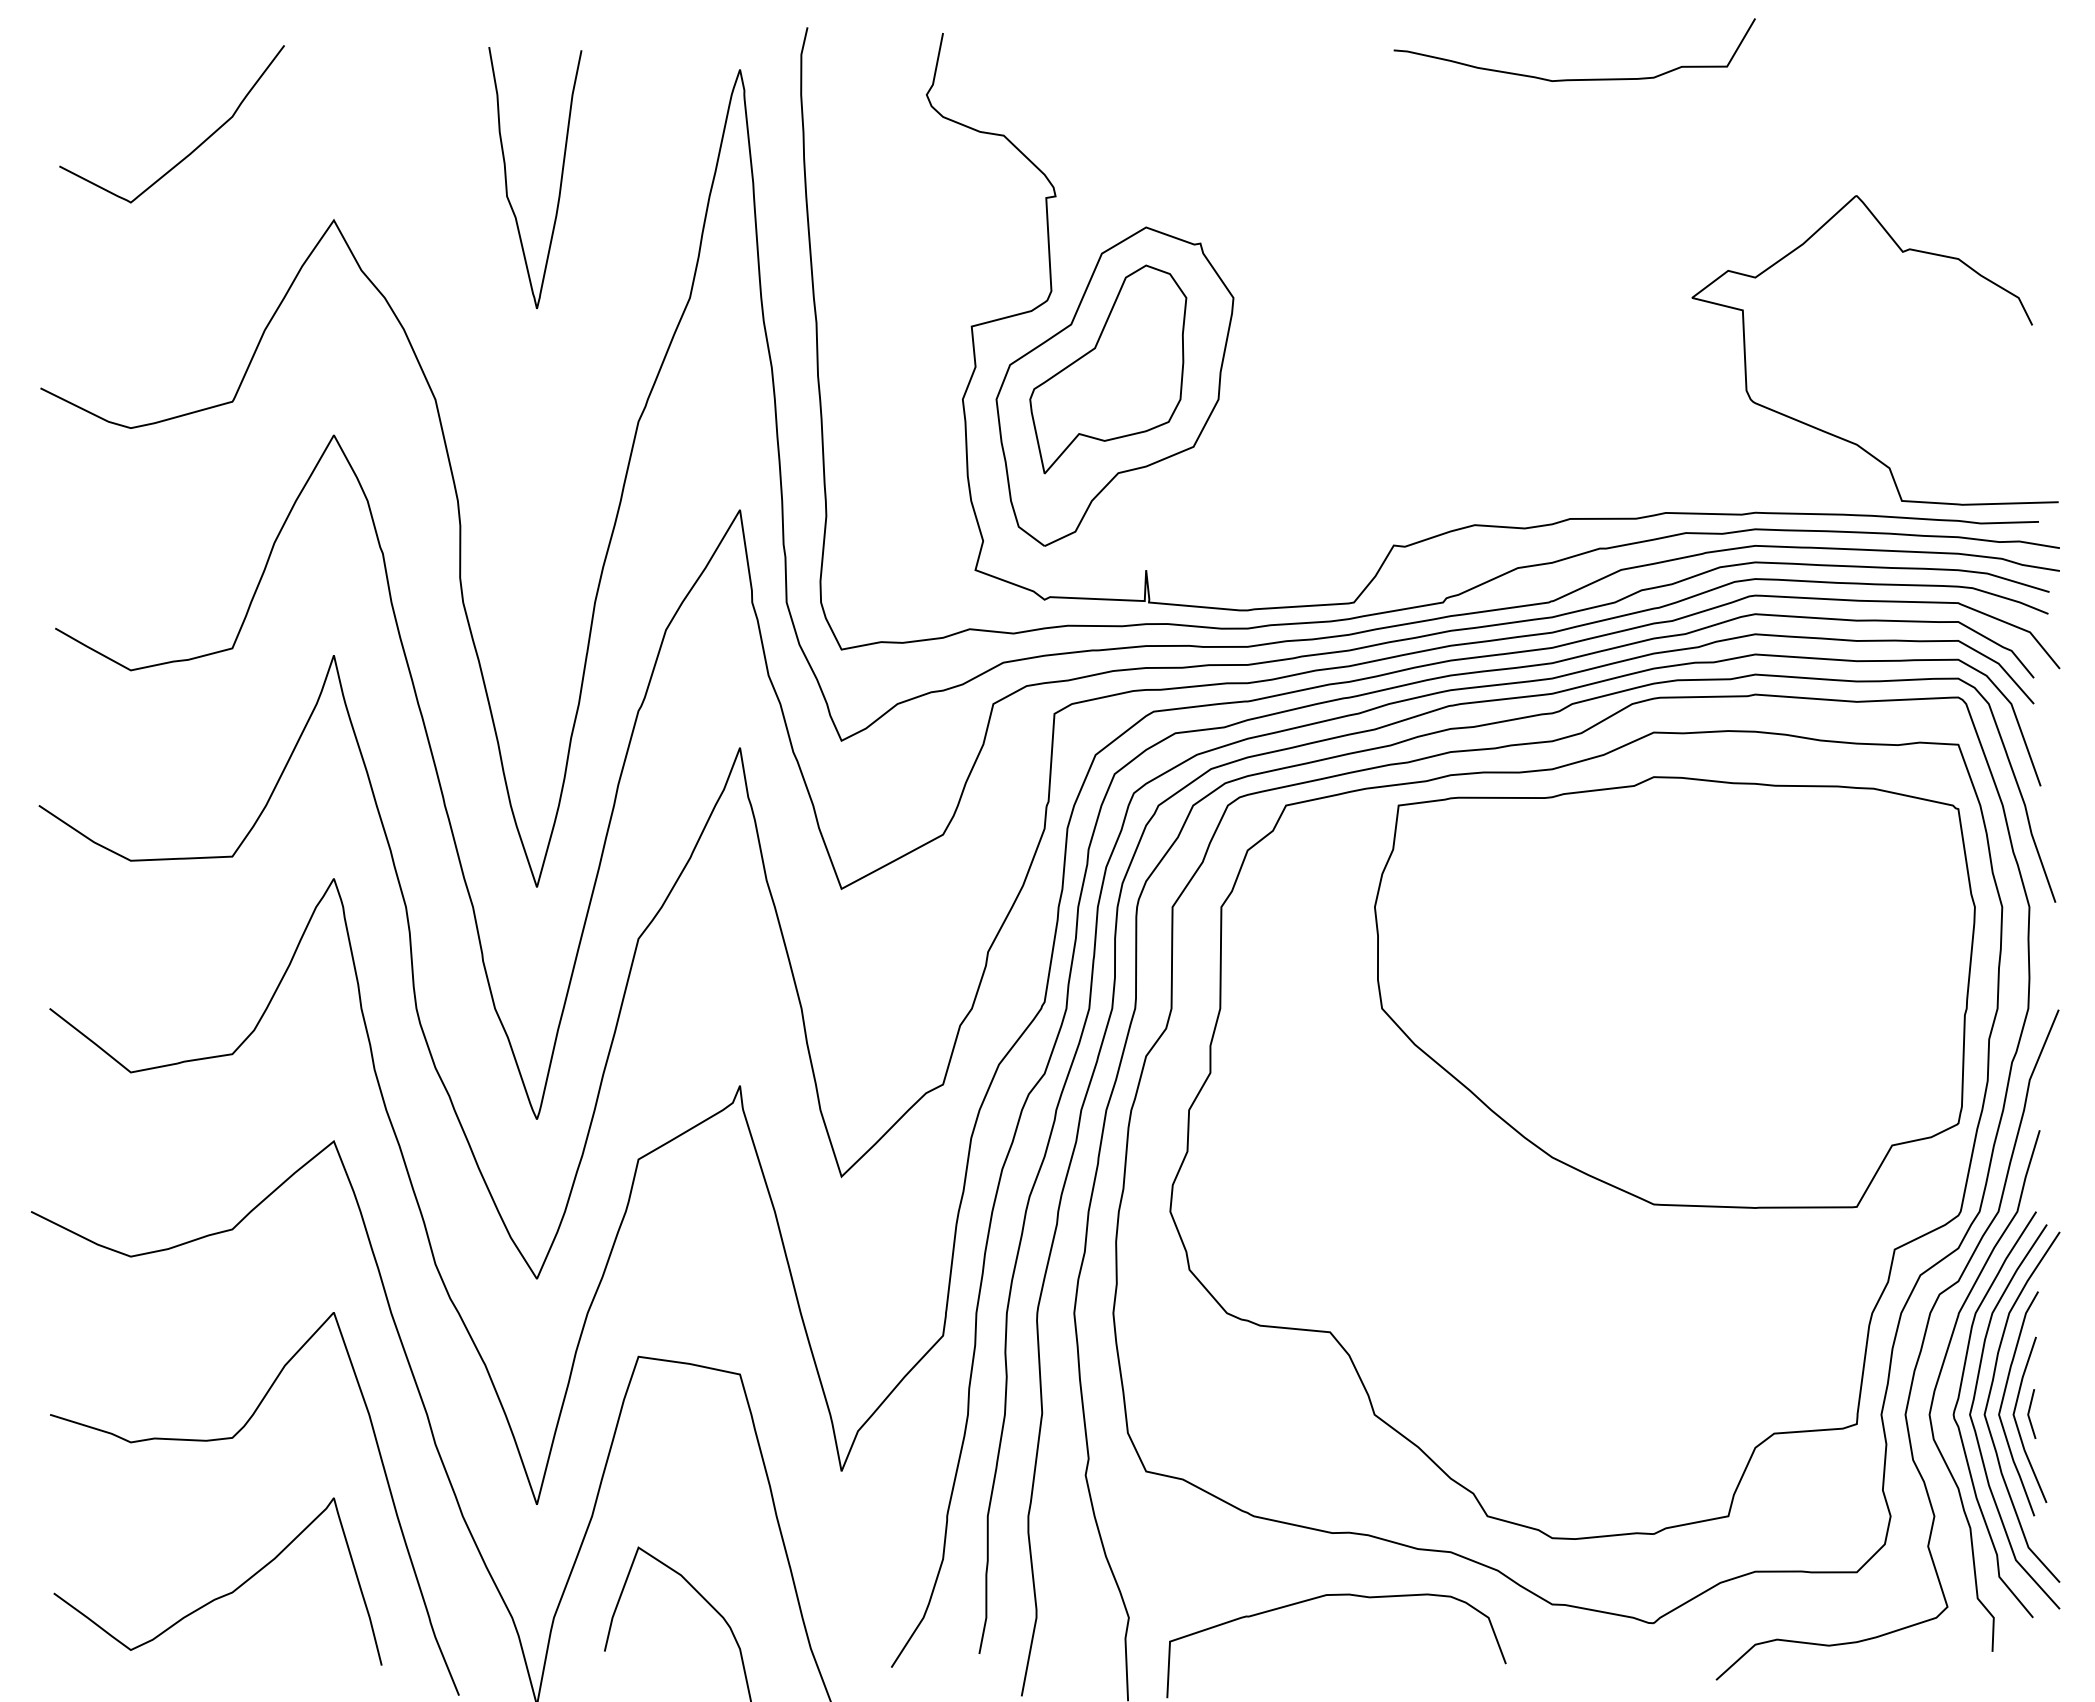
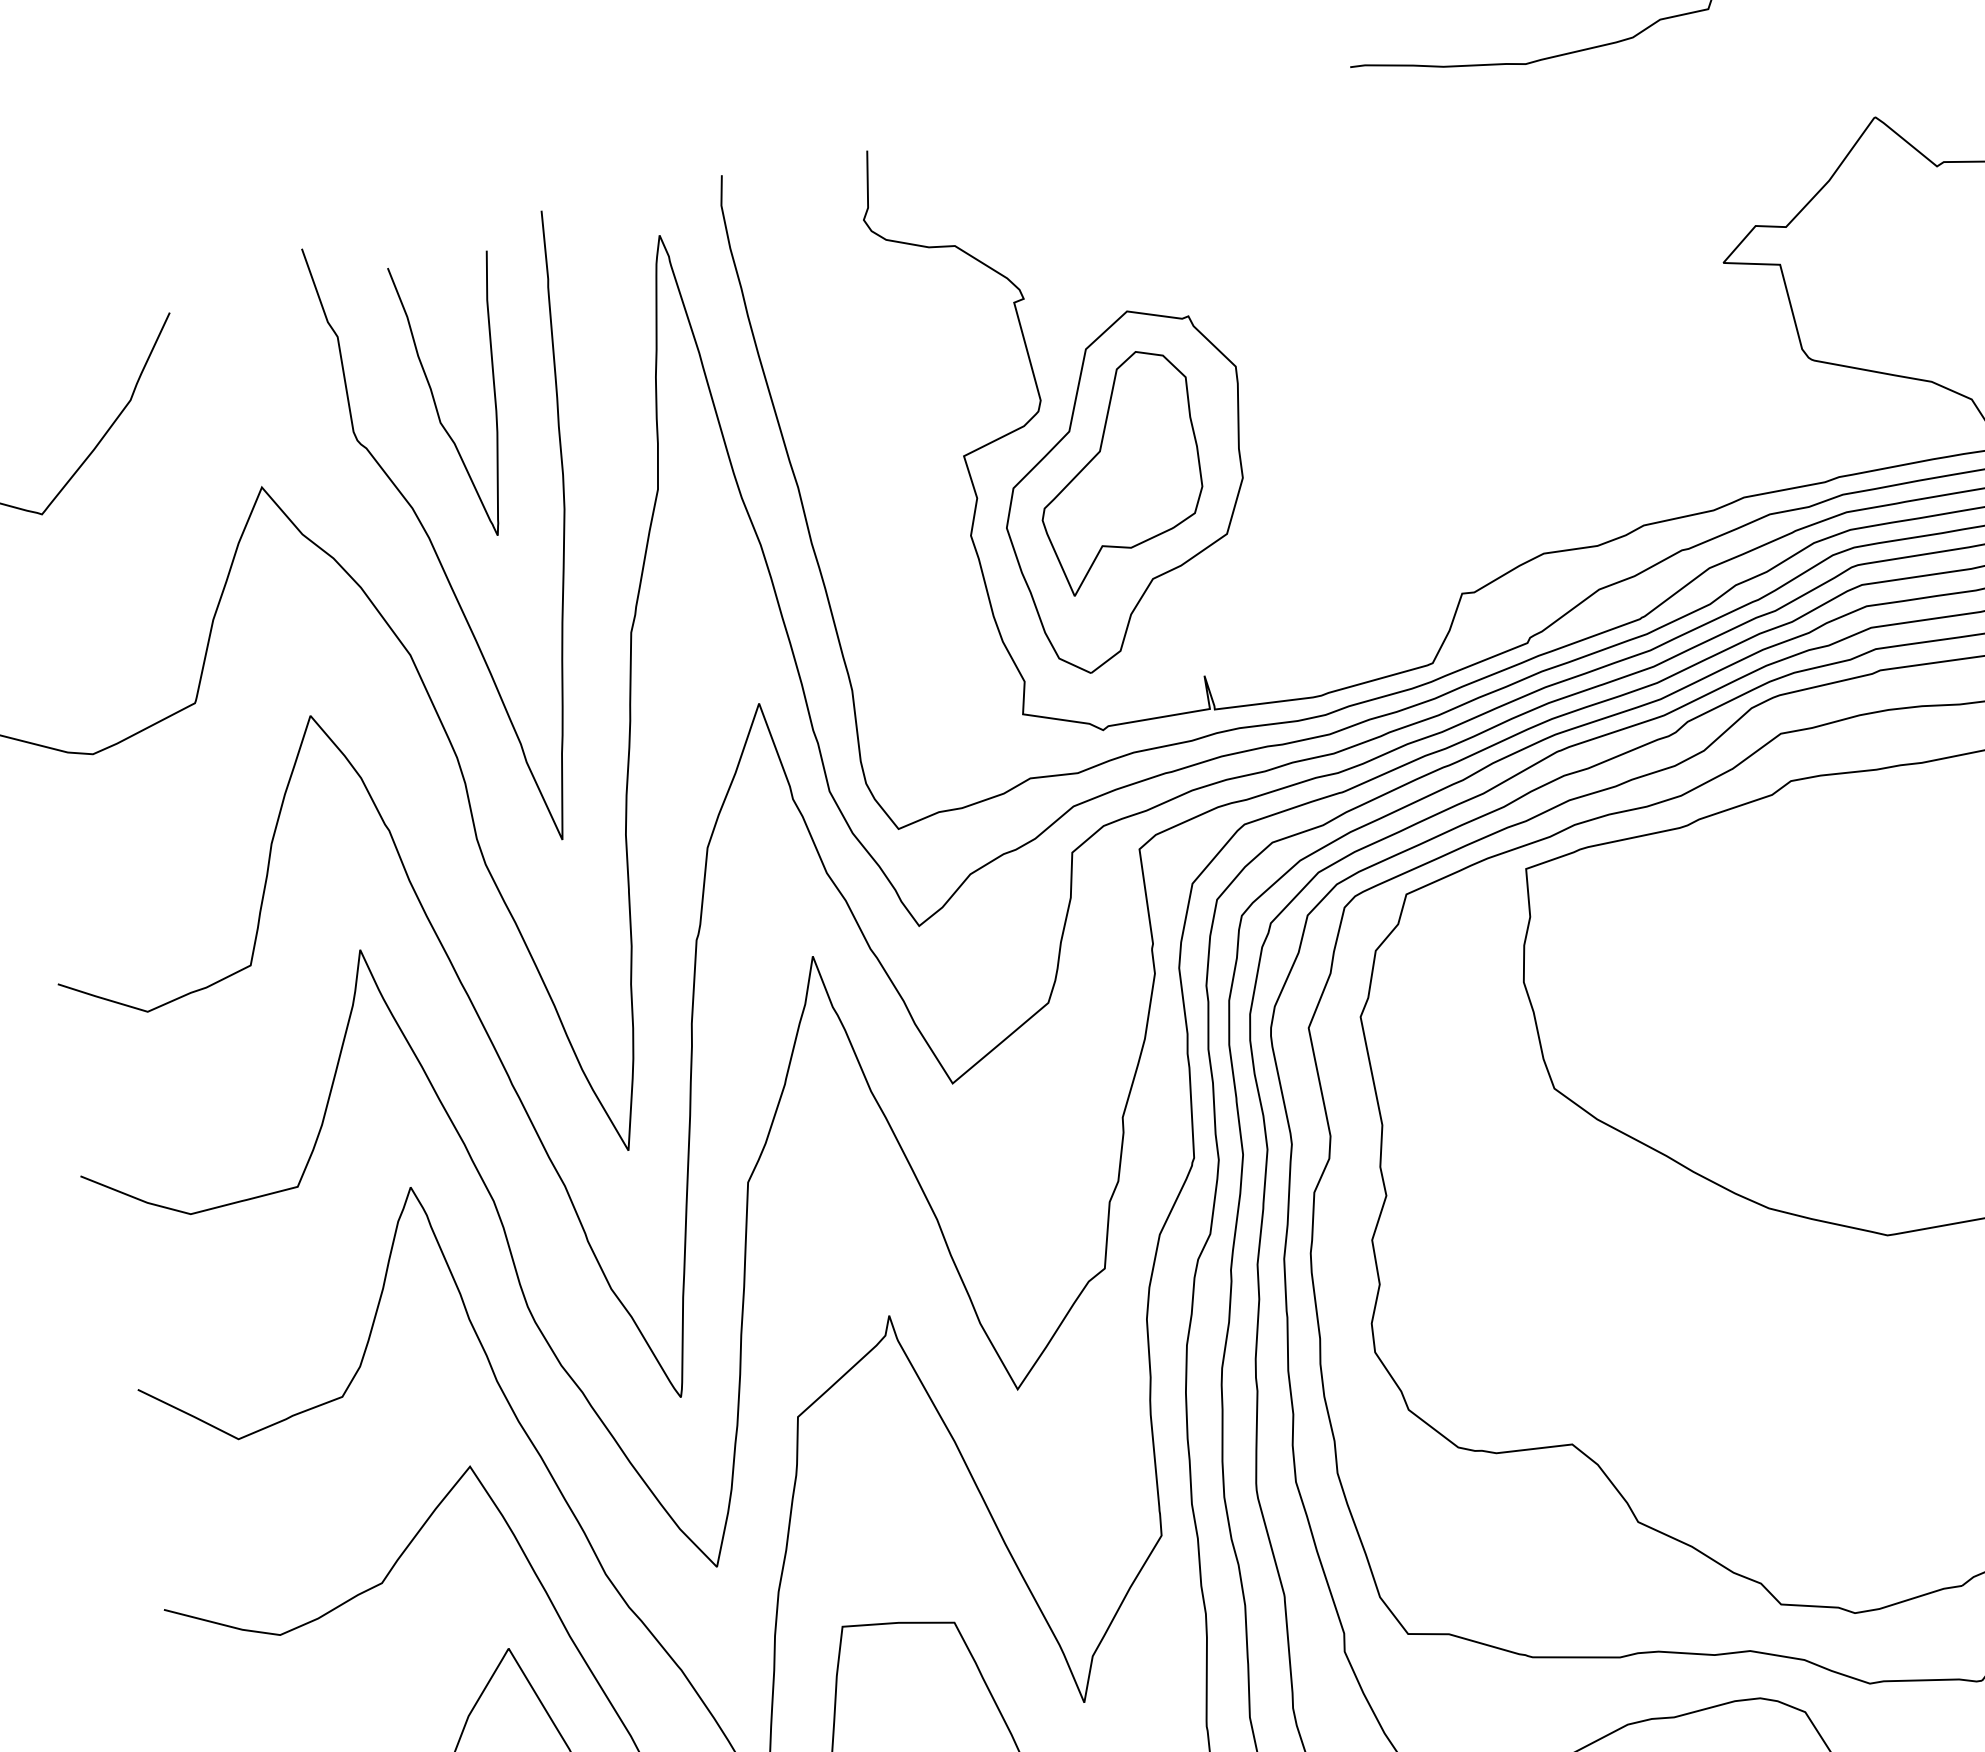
curve: (479, 313) -> (437, 553), added

